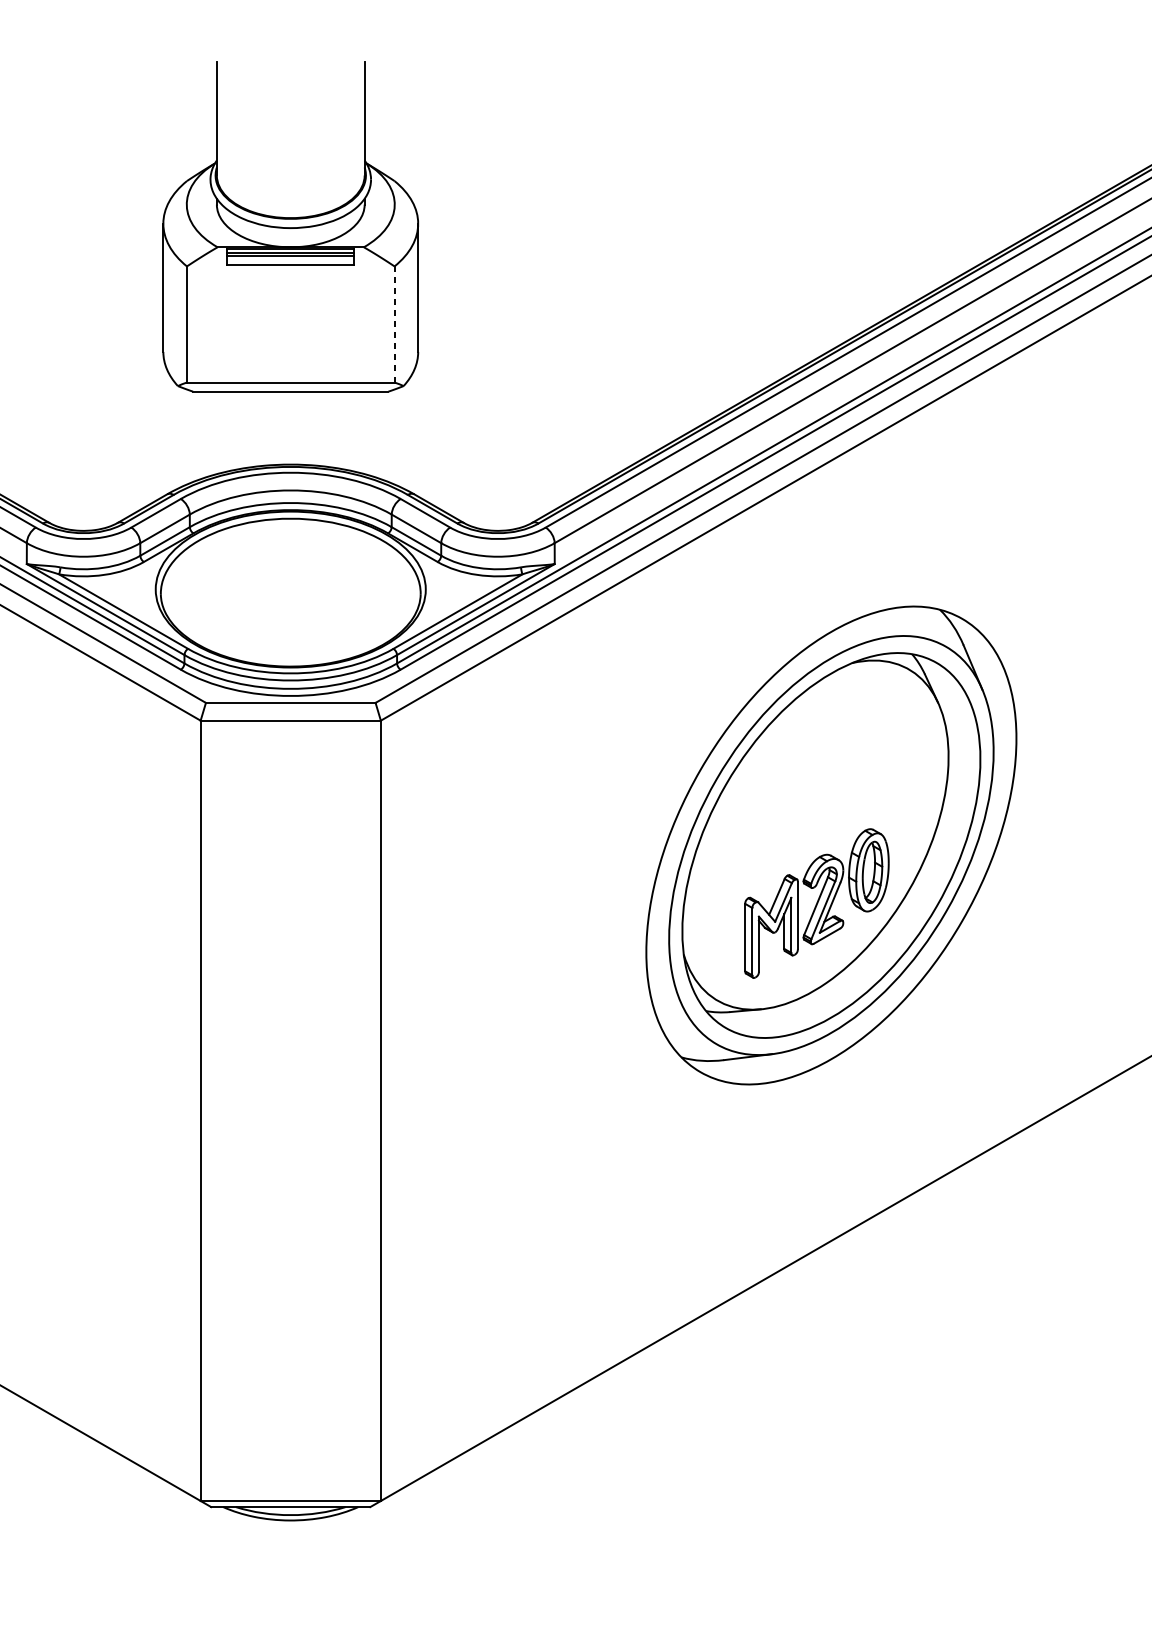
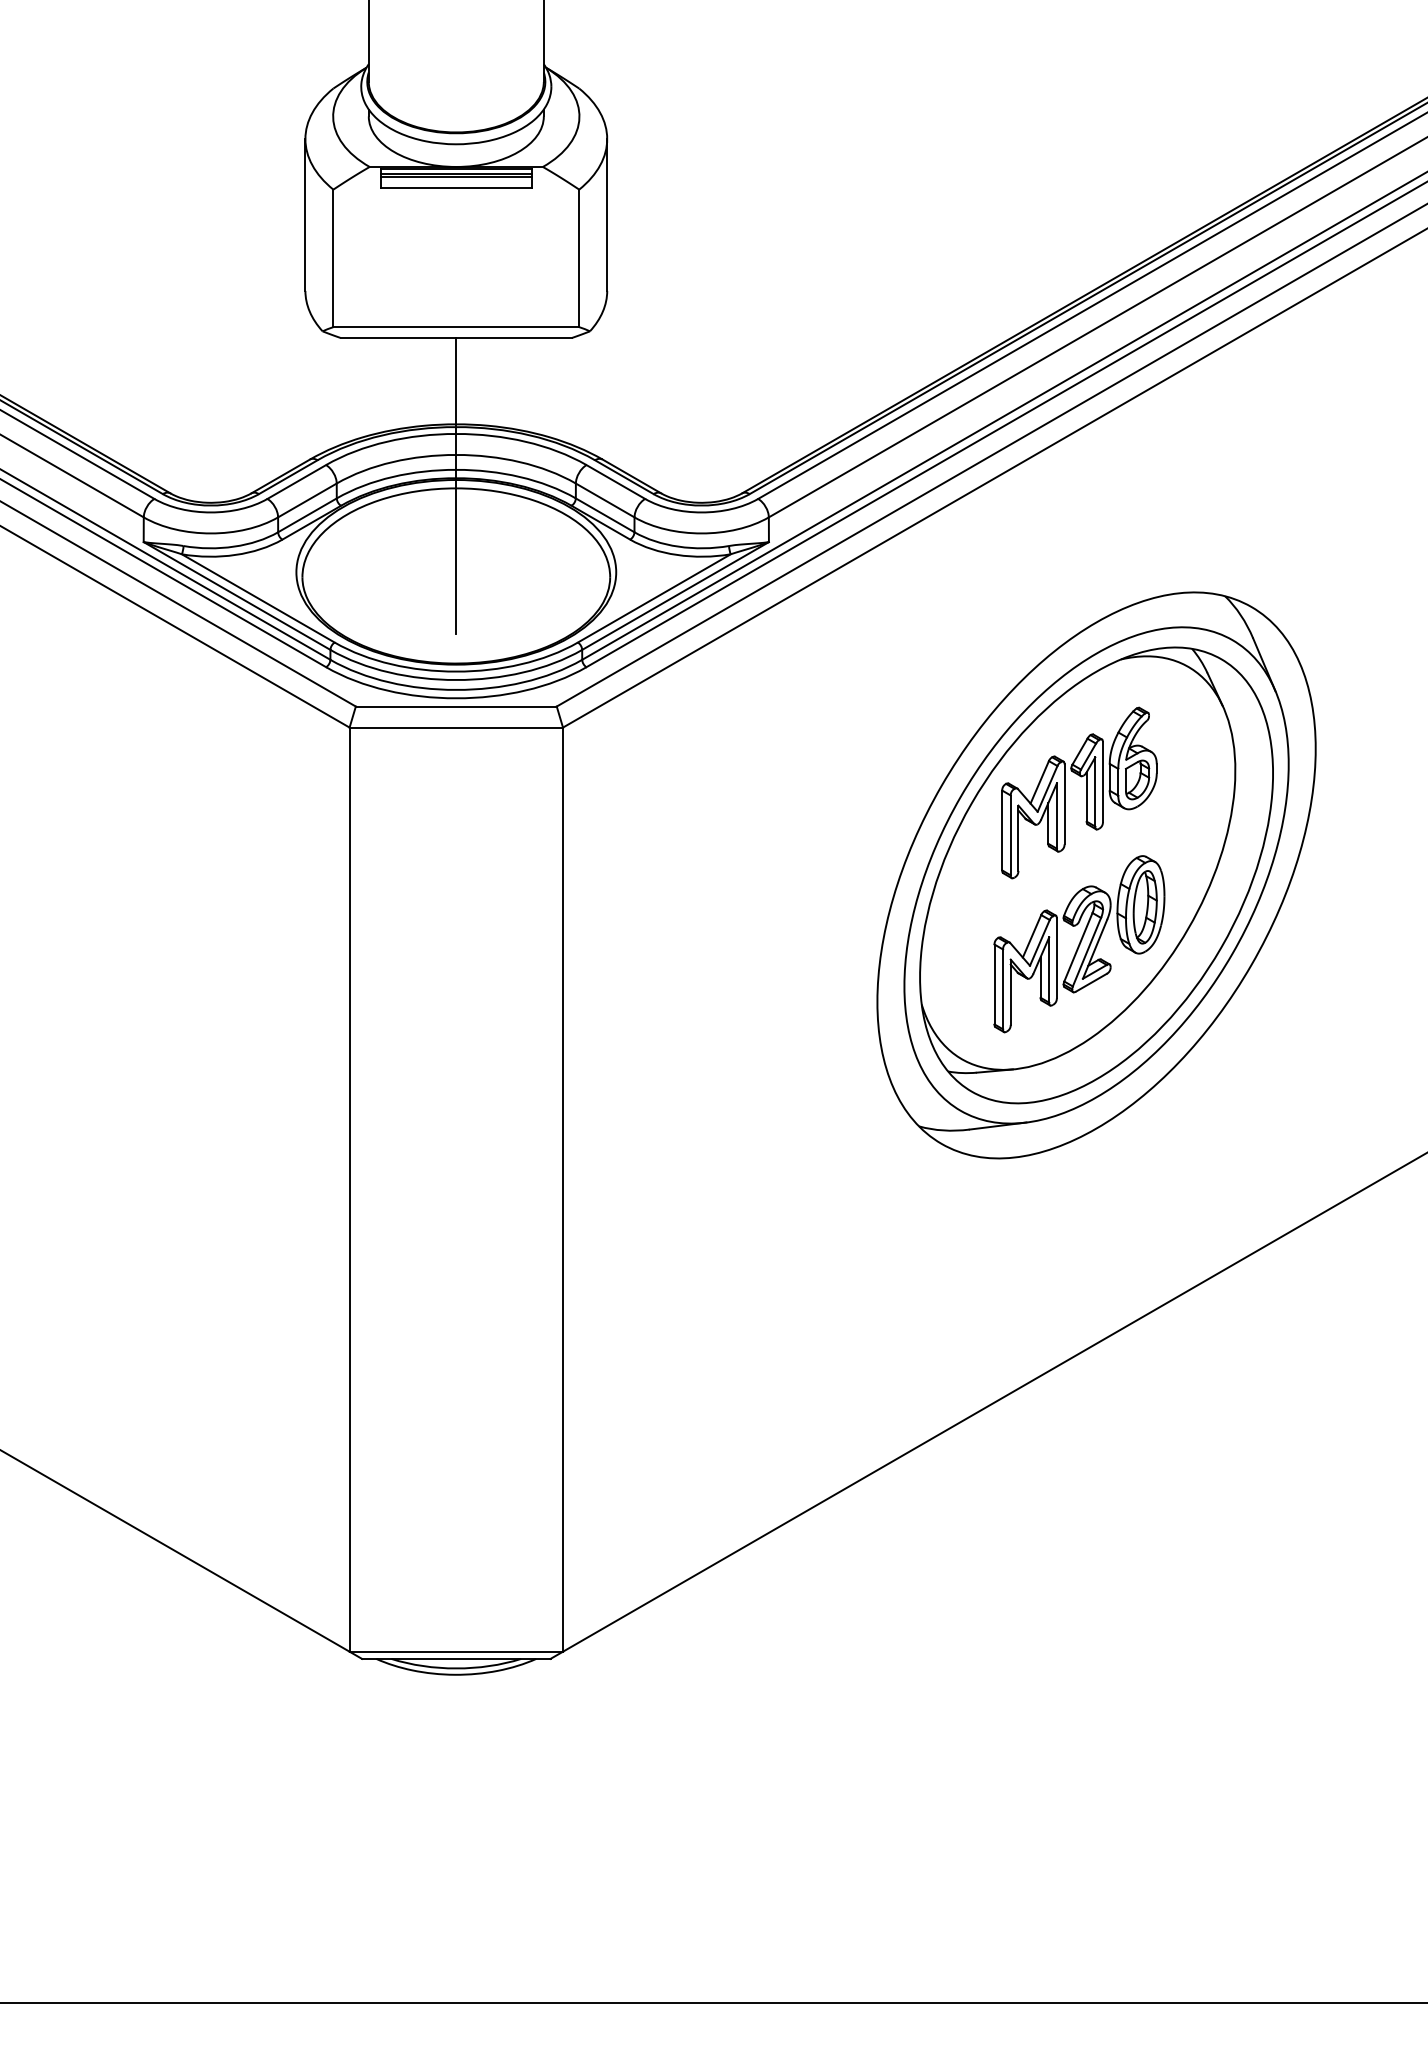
line: (394, 324) -> (579, 258), dashed -> solid
line: (290, 516) -> (456, 485), added
part: (822, 775) -> (1086, 792), added

